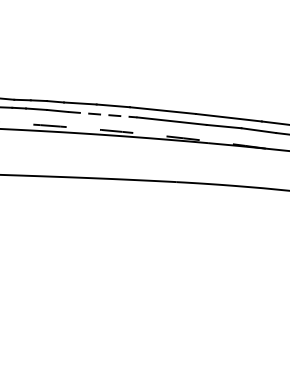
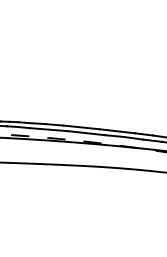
line: (102, 114) -> (48, 129), dashed -> solid

